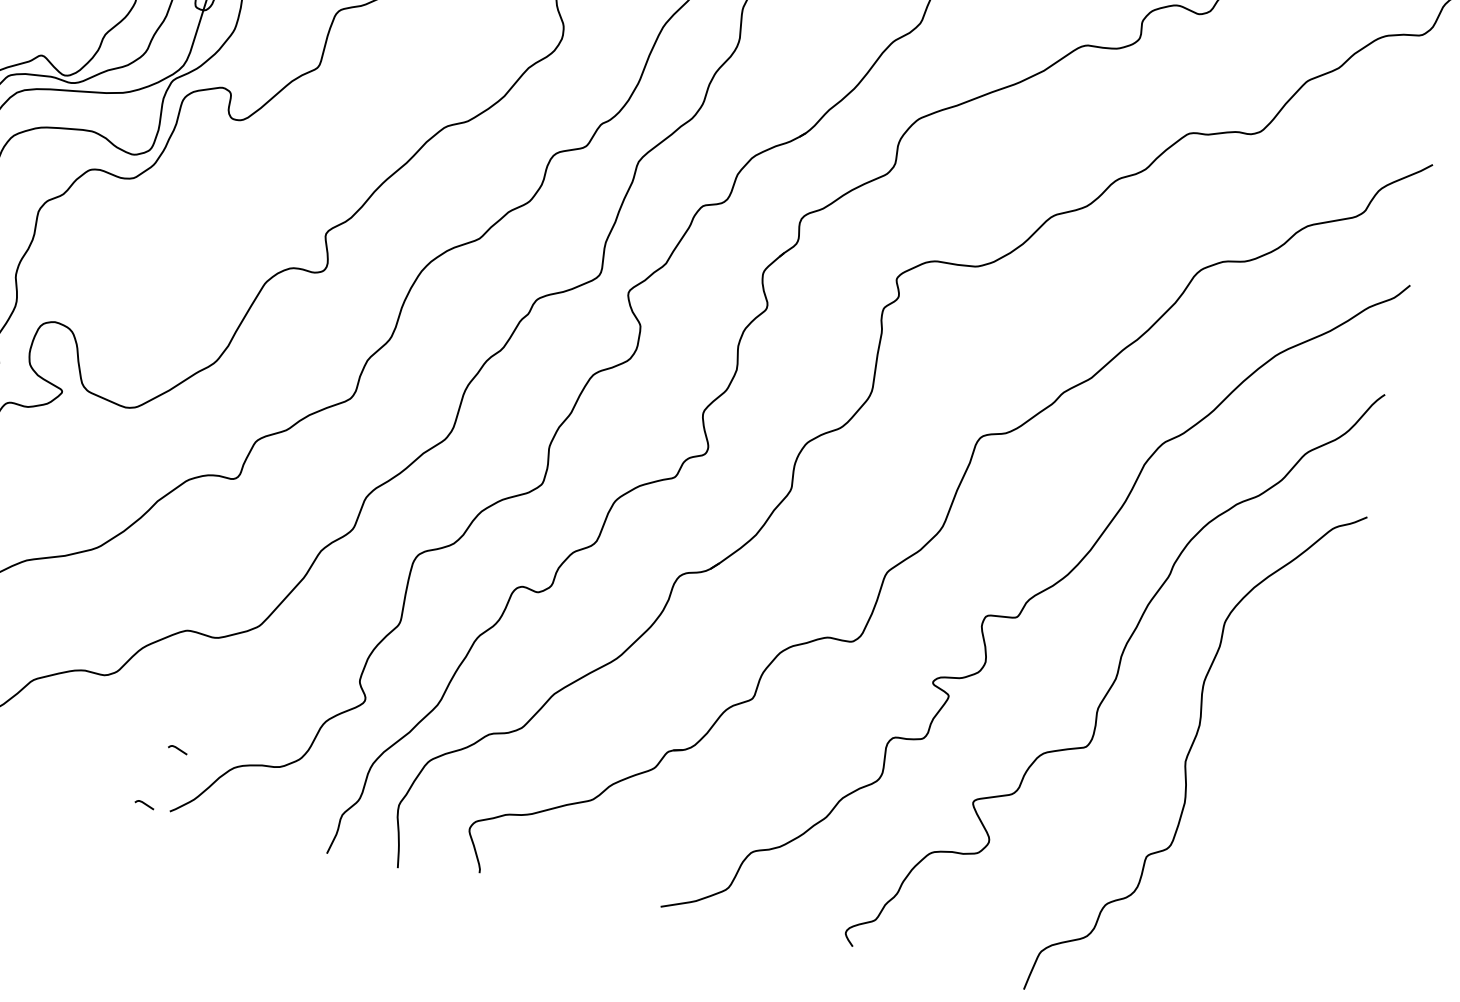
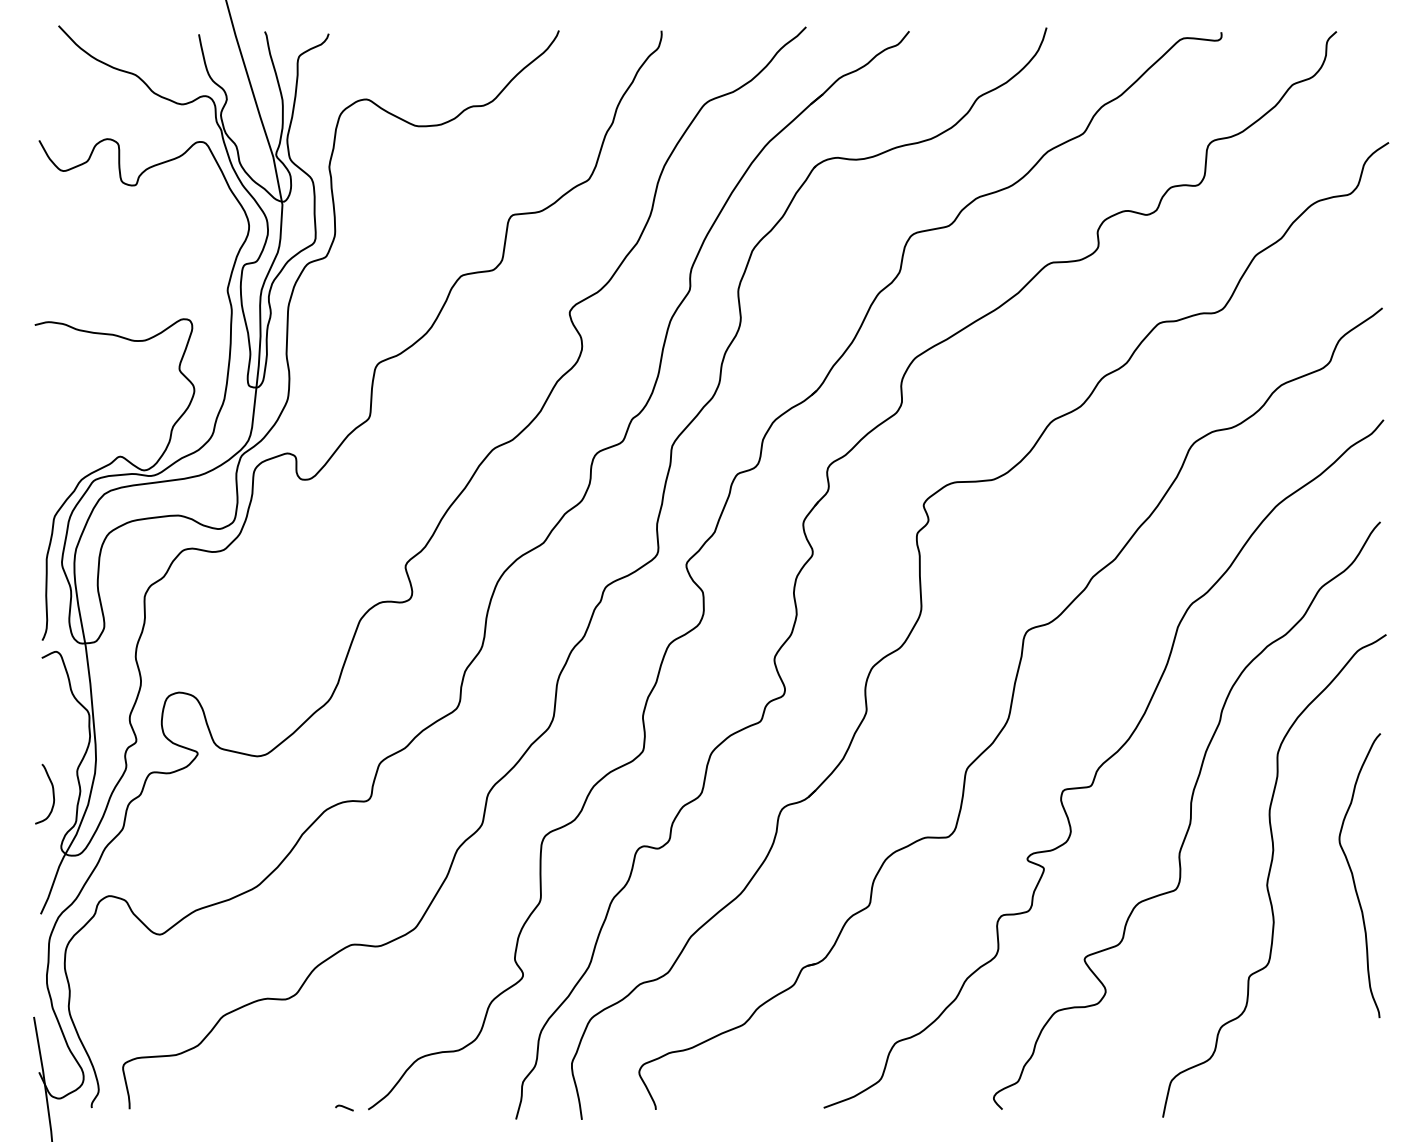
curve: (178, 749) -> (364, 1052), removed
curve: (1281, 772) -> (1354, 878), added

